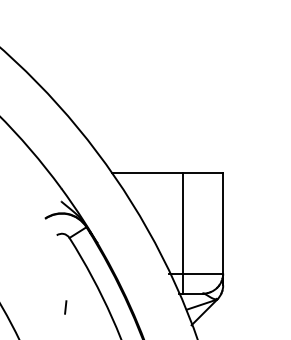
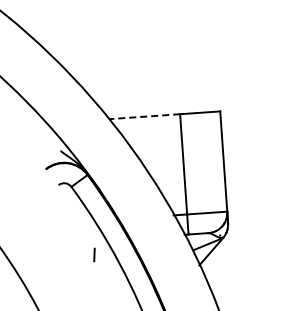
line: (147, 173) -> (144, 117), solid -> dashed
line: (65, 307) -> (94, 254), moved

